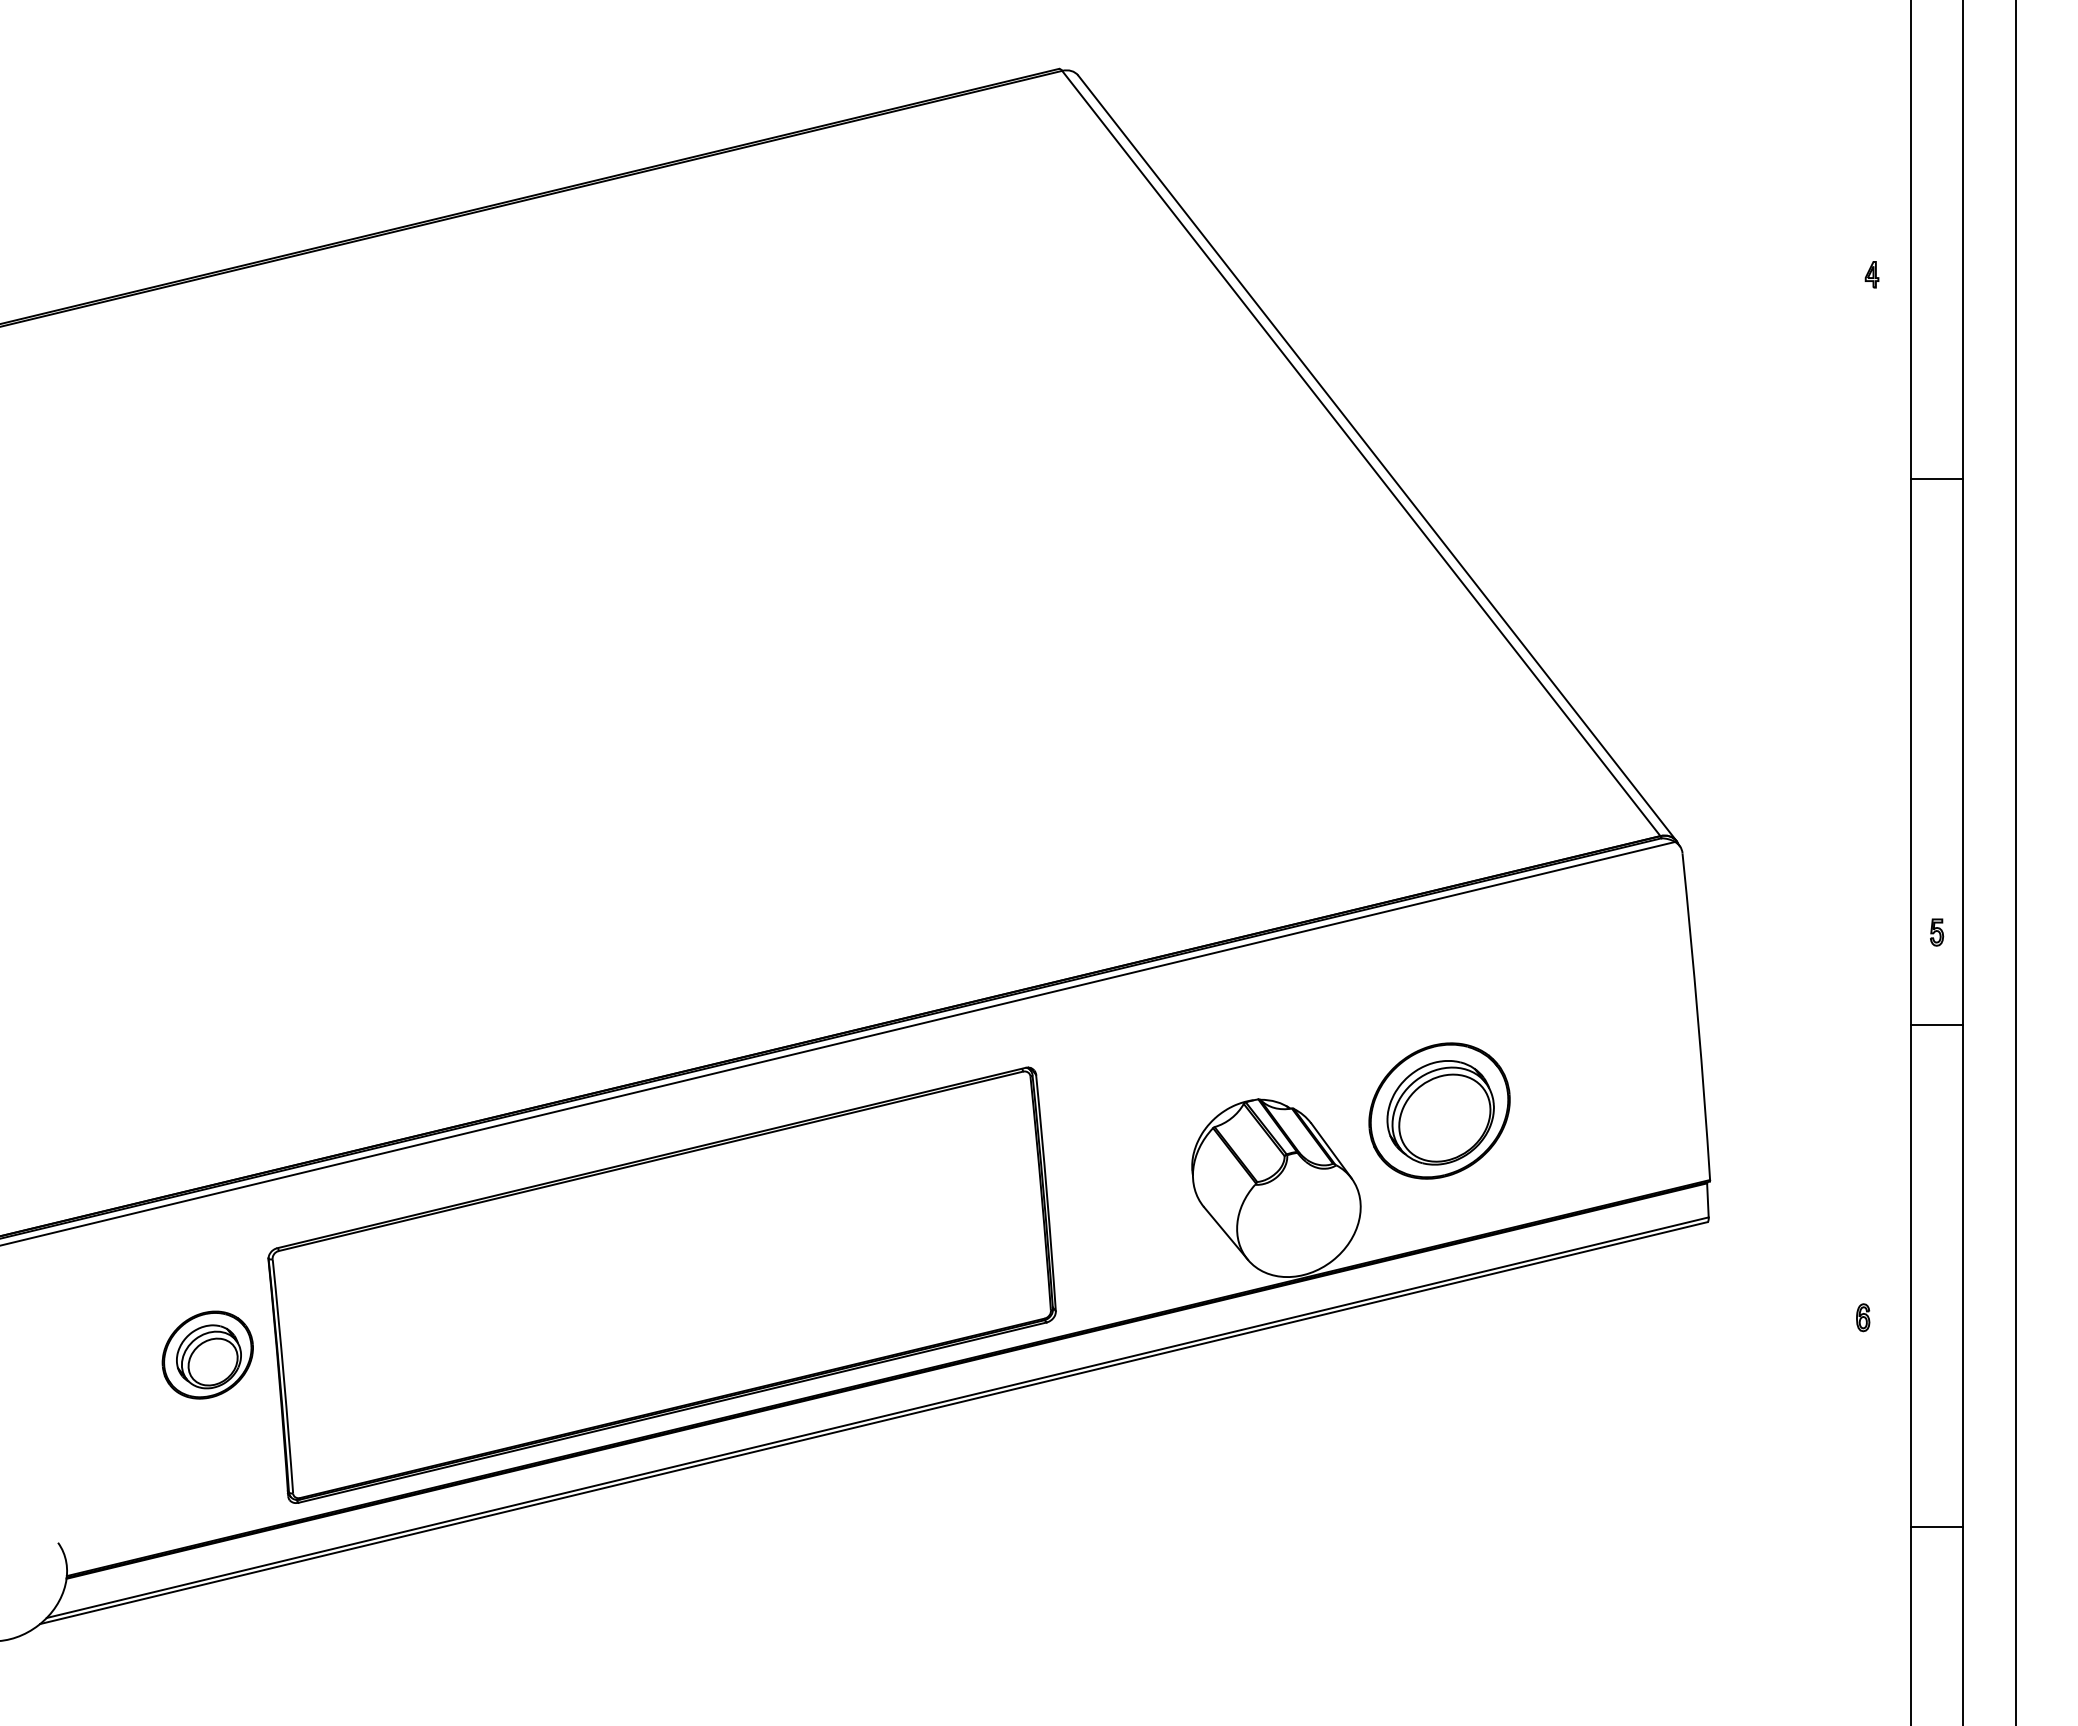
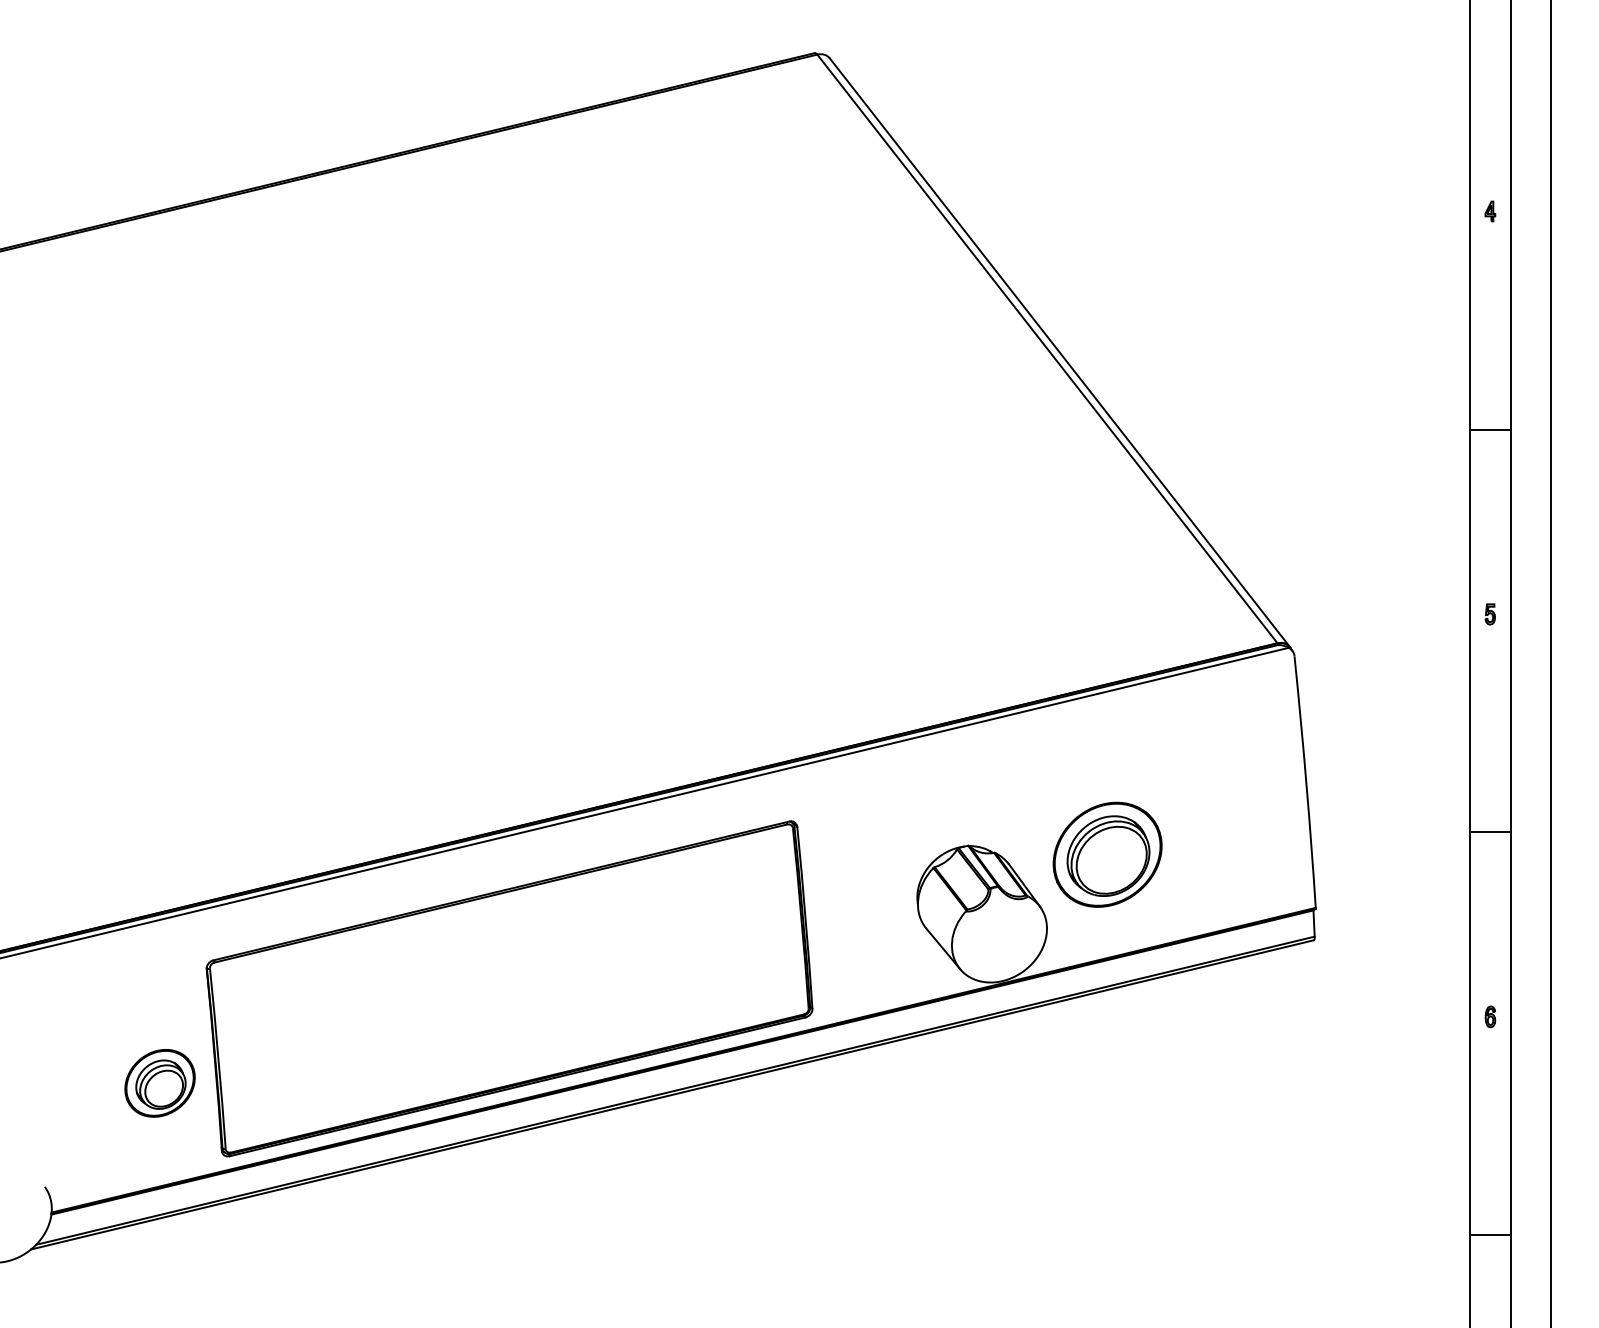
part: (1871, 274) -> (1489, 211), moved
line: (1936, 479) -> (1489, 429), moved
part: (1937, 932) -> (1490, 614), moved
line: (1936, 1024) -> (1489, 832), moved
part: (1863, 1317) -> (1490, 1016), moved
part: (207, 1354) -> (159, 1082), moved
line: (1936, 1527) -> (1489, 1235), moved

